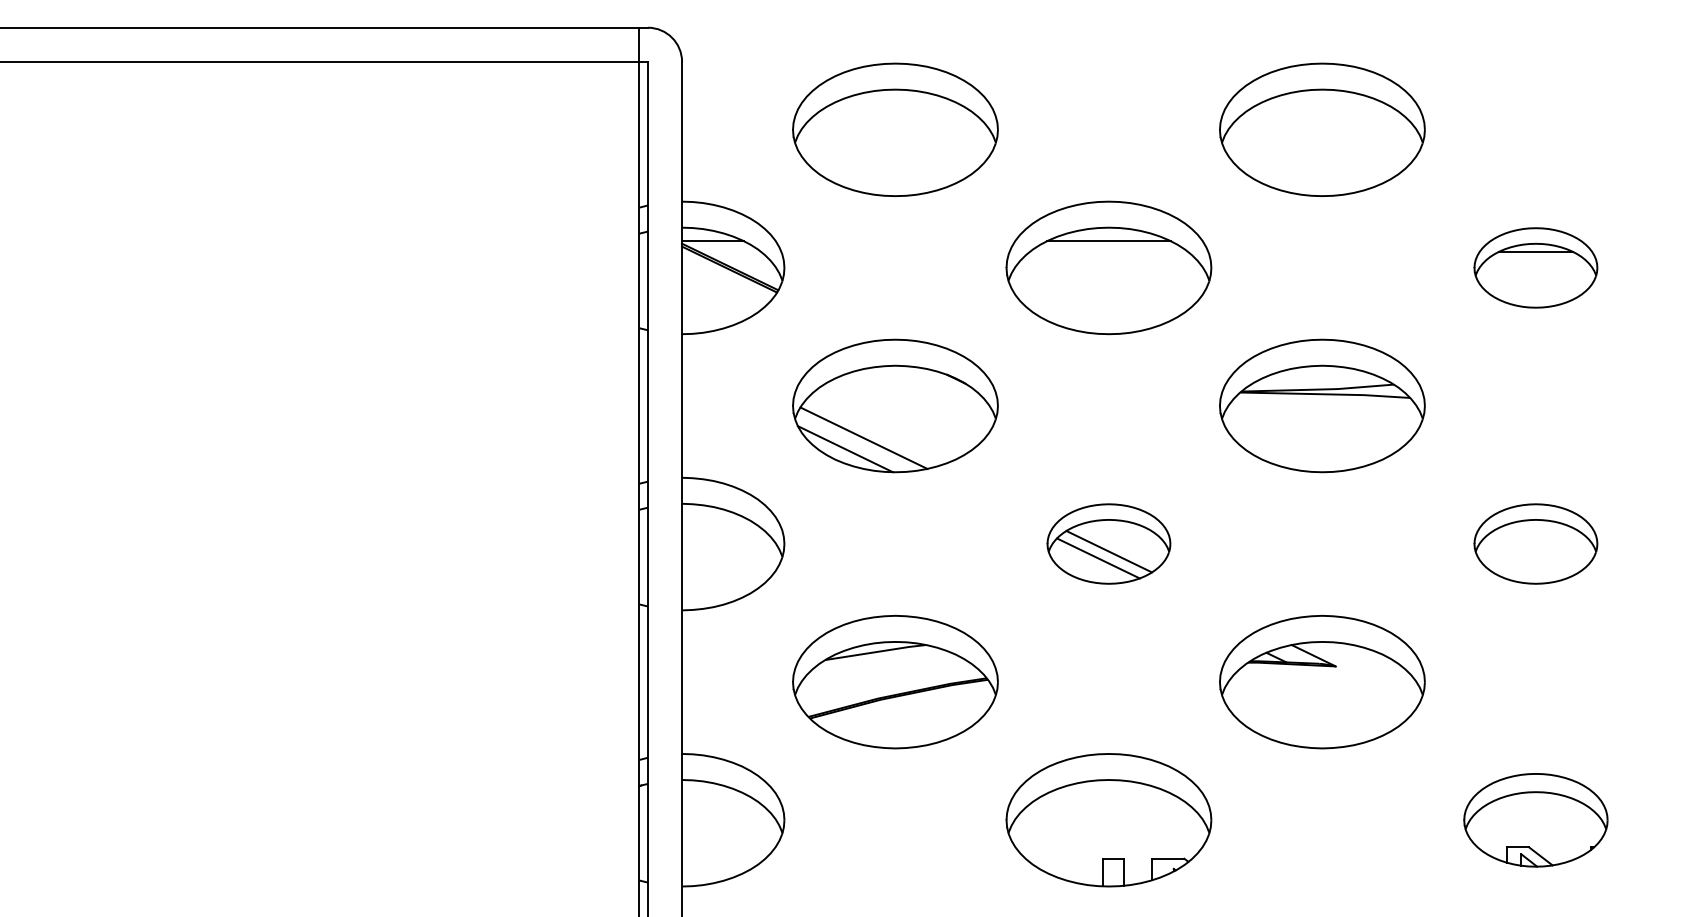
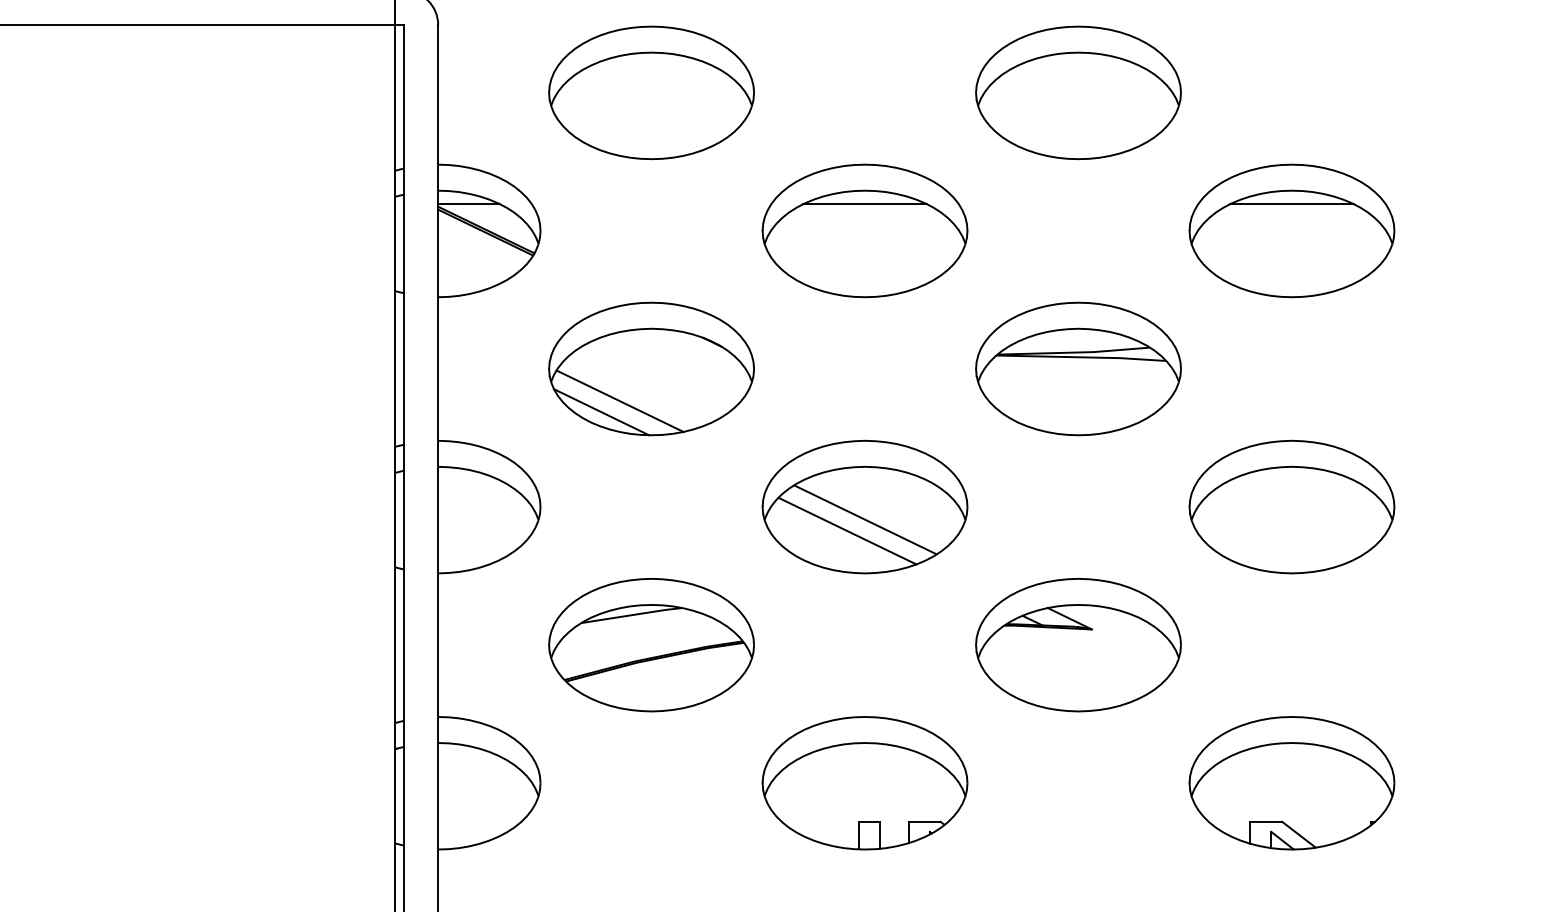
part: (1535, 267) -> (1291, 230), size x1.67
part: (1108, 543) -> (864, 506), size x1.67
part: (1535, 543) -> (1291, 506), size x1.67
part: (1535, 820) -> (1291, 783), size x1.43

